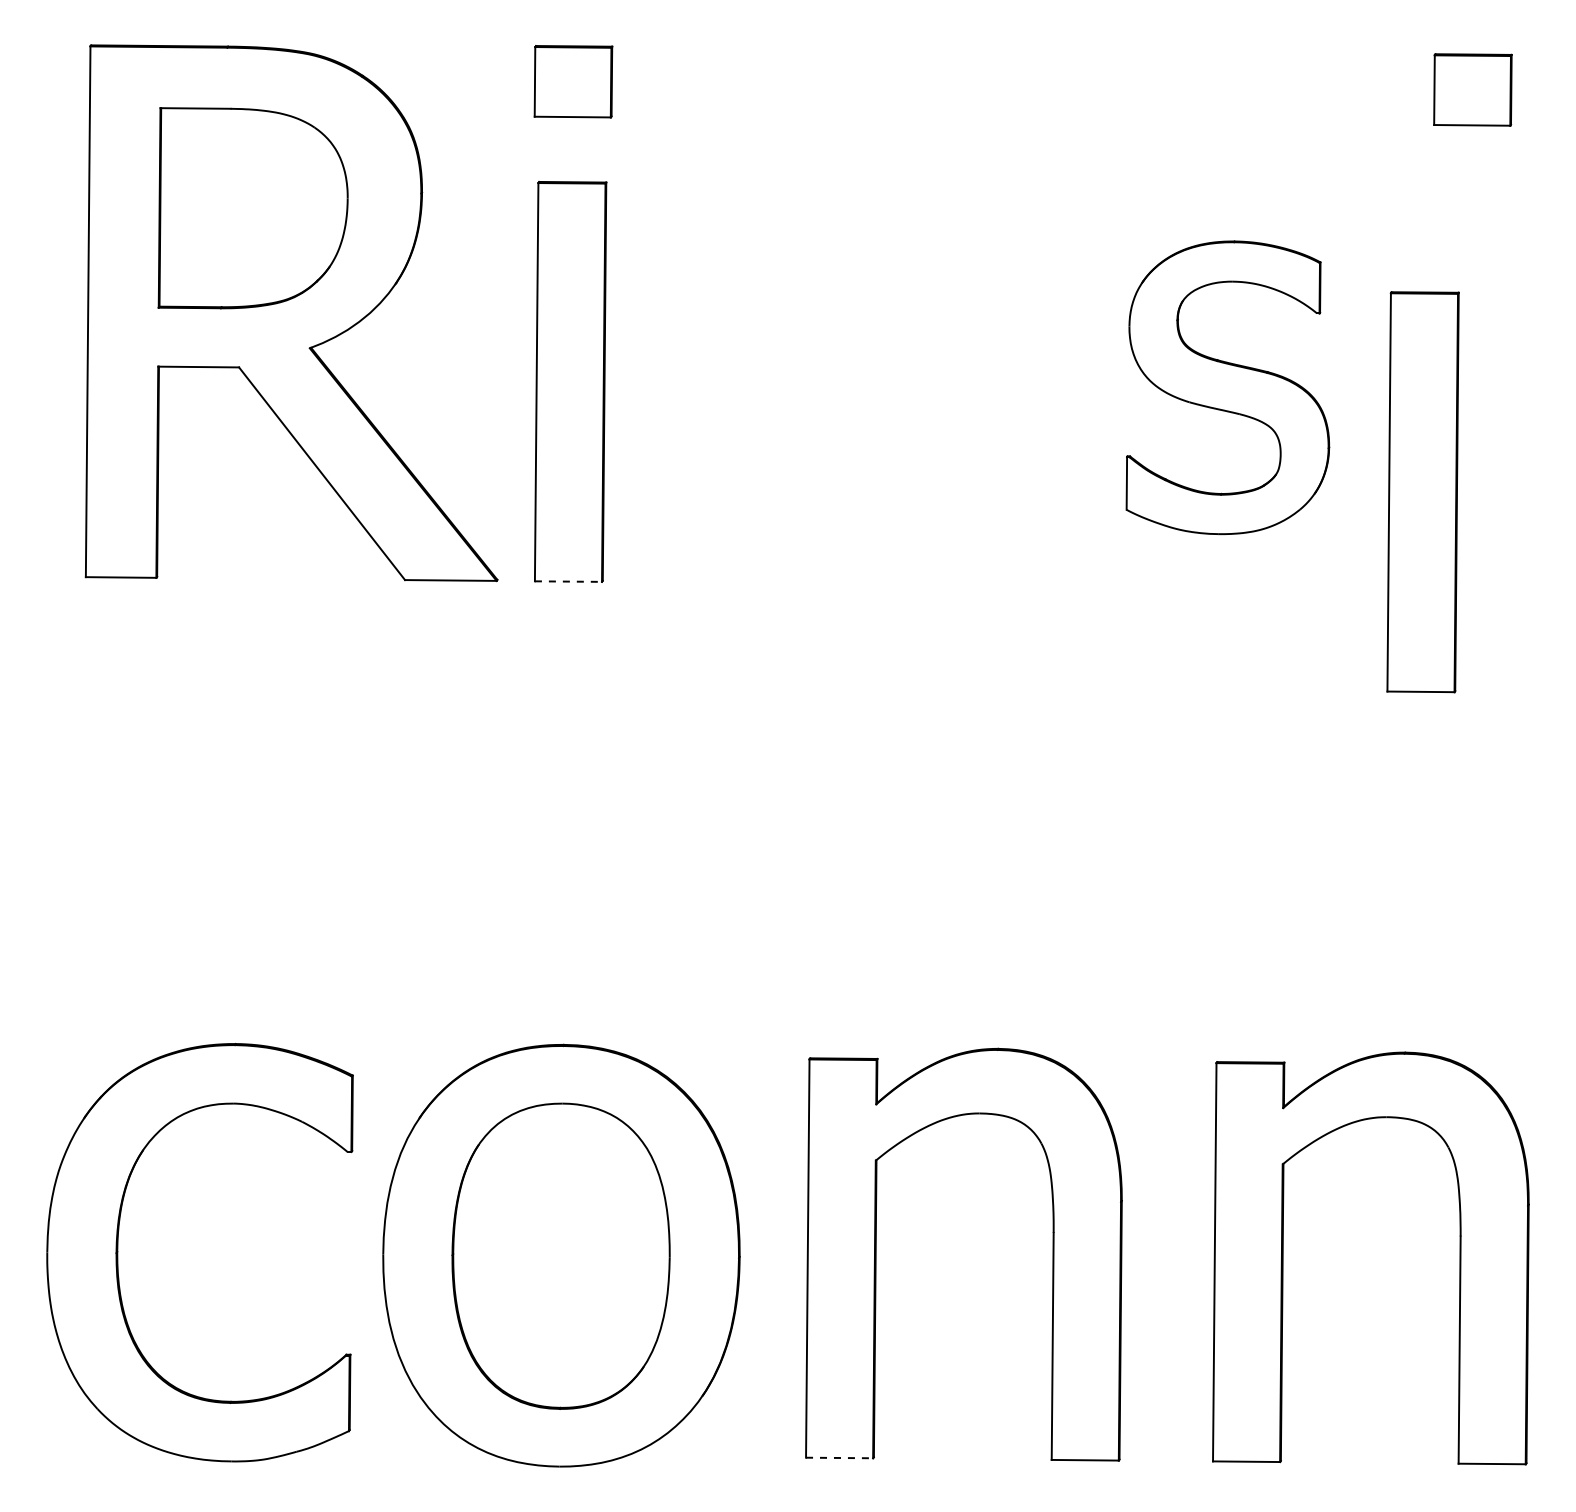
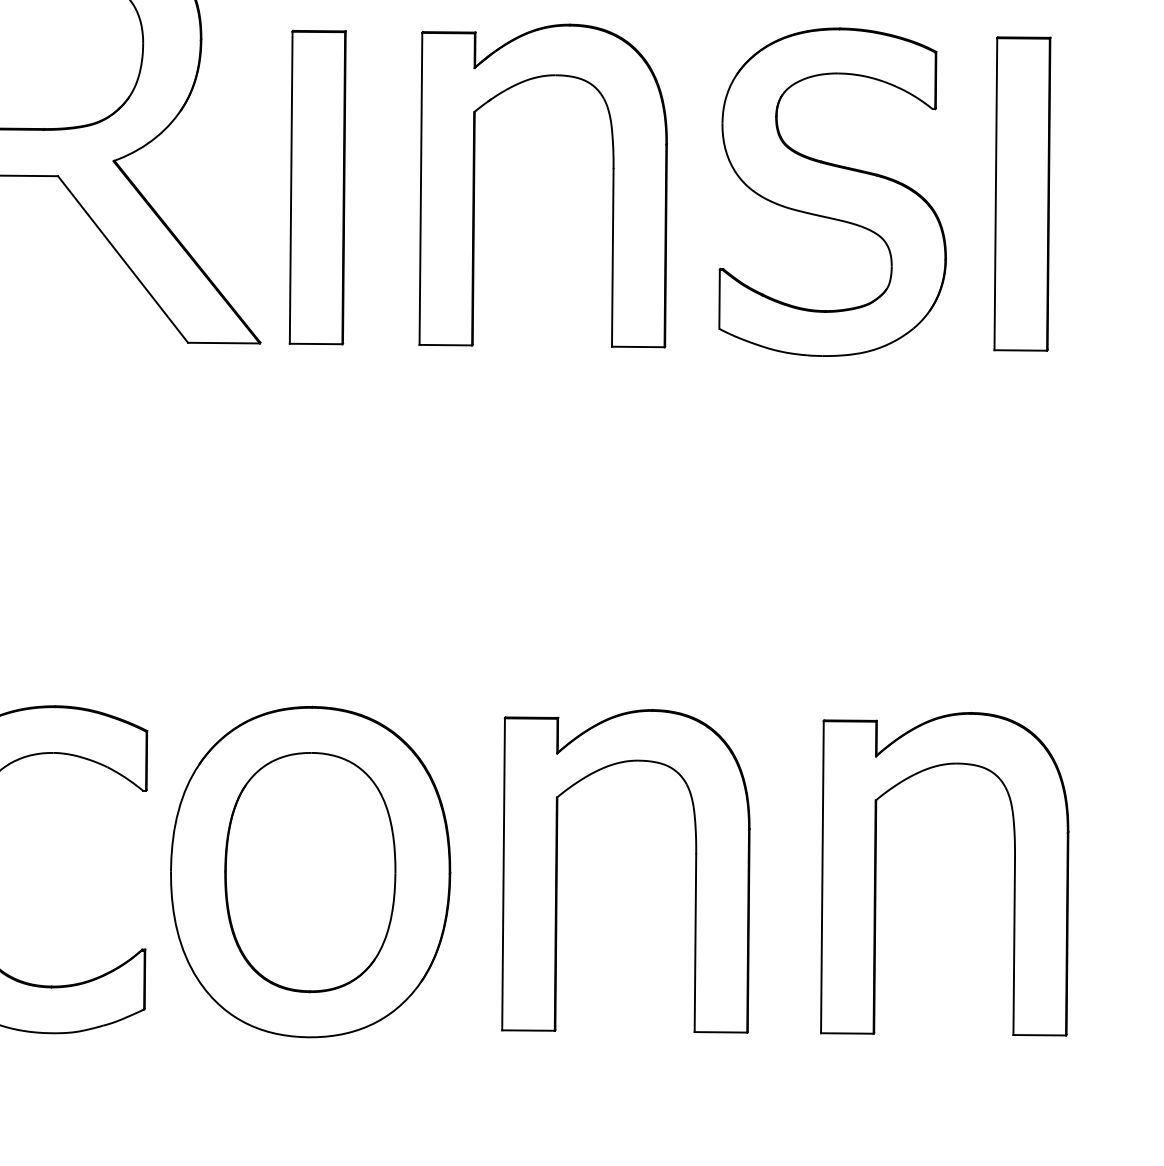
part: (771, 379) -> (475, 185), added
part: (1227, 387) -> (832, 191), size x1.43
part: (1422, 492) -> (1021, 194), moved
line: (568, 581) -> (316, 343), dashed -> solid
line: (839, 1457) -> (528, 1030), dashed -> solid

